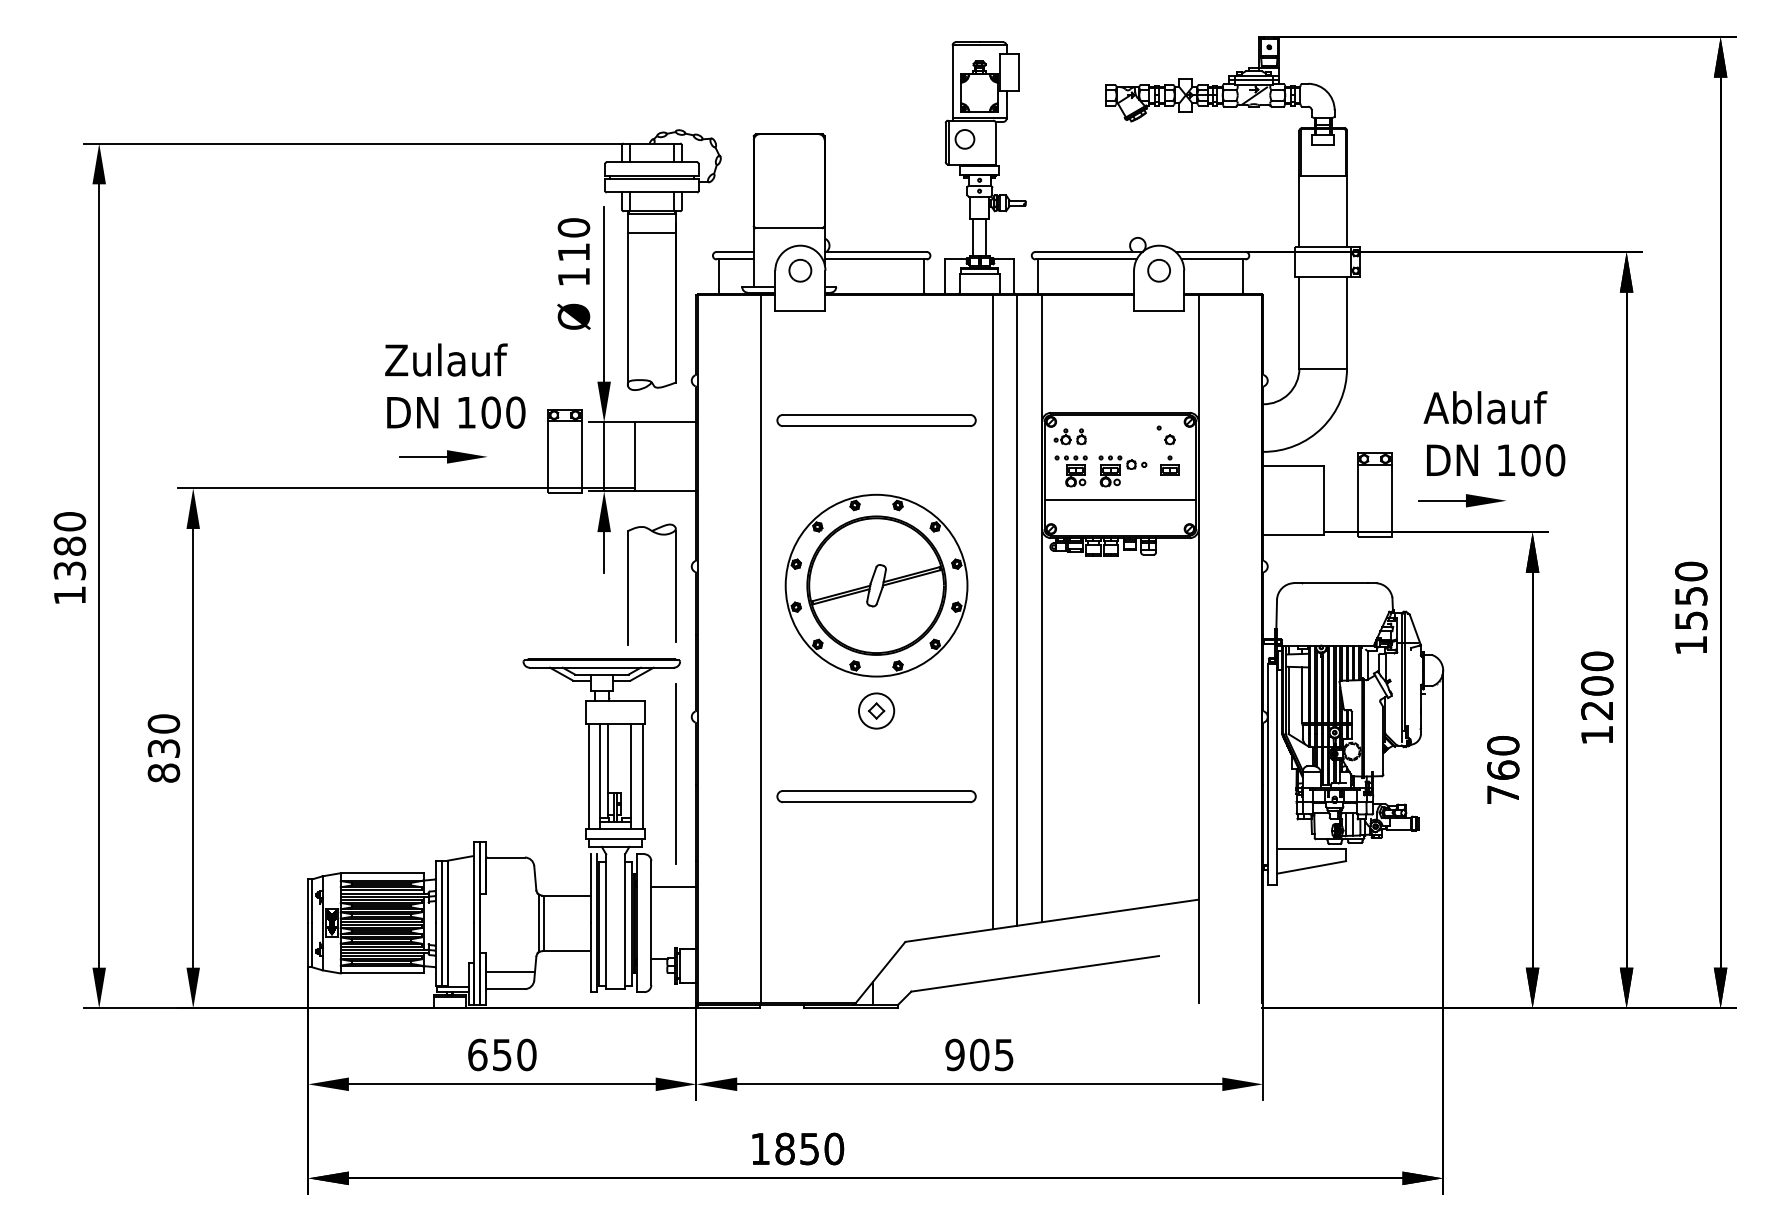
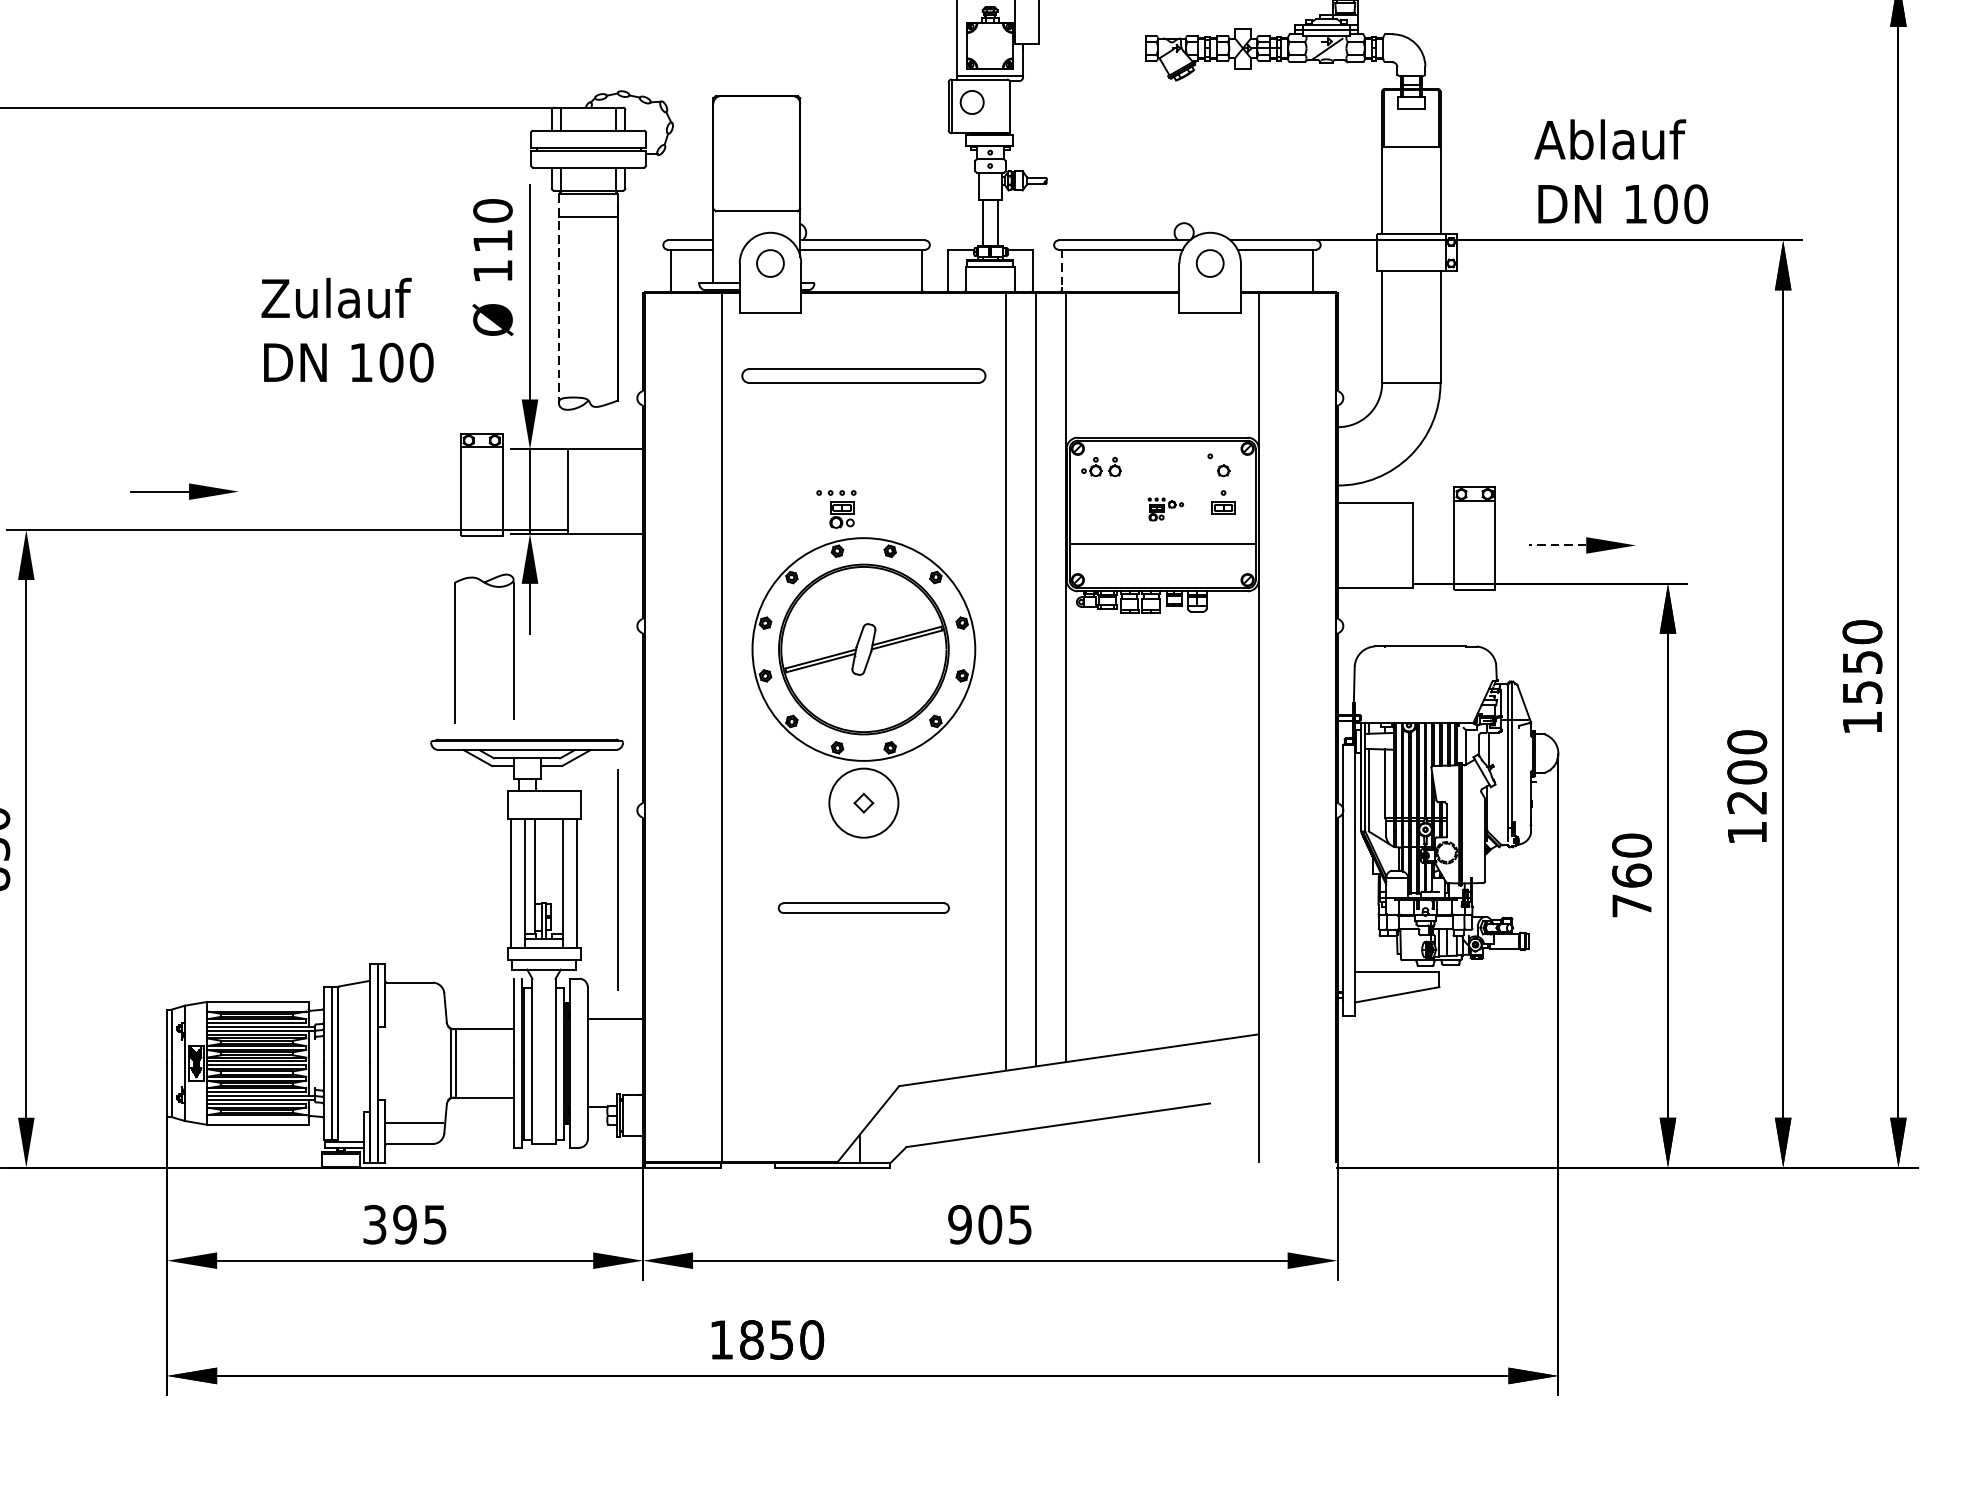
line: (1038, 275) -> (1062, 269), solid -> dashed
line: (628, 299) -> (559, 298), solid -> dashed
text: (455, 385) -> (347, 329), moved
part: (876, 420) -> (863, 375), moved
text: (1494, 433) -> (1621, 171), moved
part: (442, 456) -> (183, 491), moved
part: (1070, 471) -> (835, 509), moved
part: (1122, 471) -> (1165, 509), size x0.6
line: (1442, 500) -> (1557, 545), solid -> dashed
part: (628, 584) -> (455, 648), moved
circle: (876, 710) -> (863, 802), size x1.6
part: (876, 796) -> (863, 907), size x0.7
text: (502, 1054) -> (405, 1224), 650 -> 395

